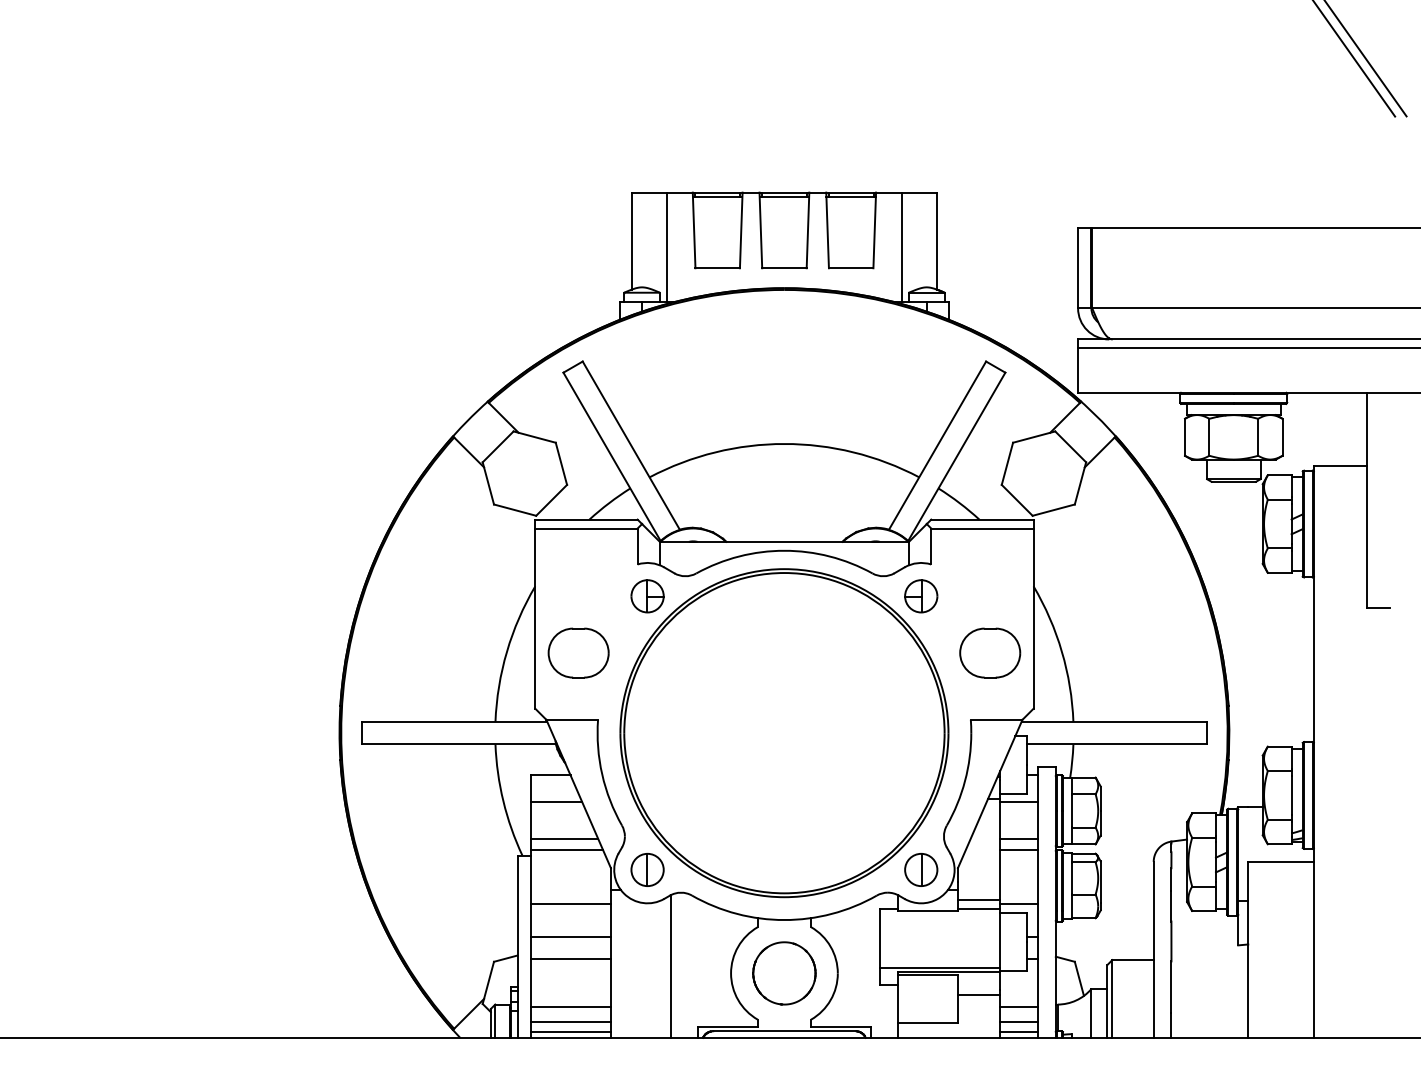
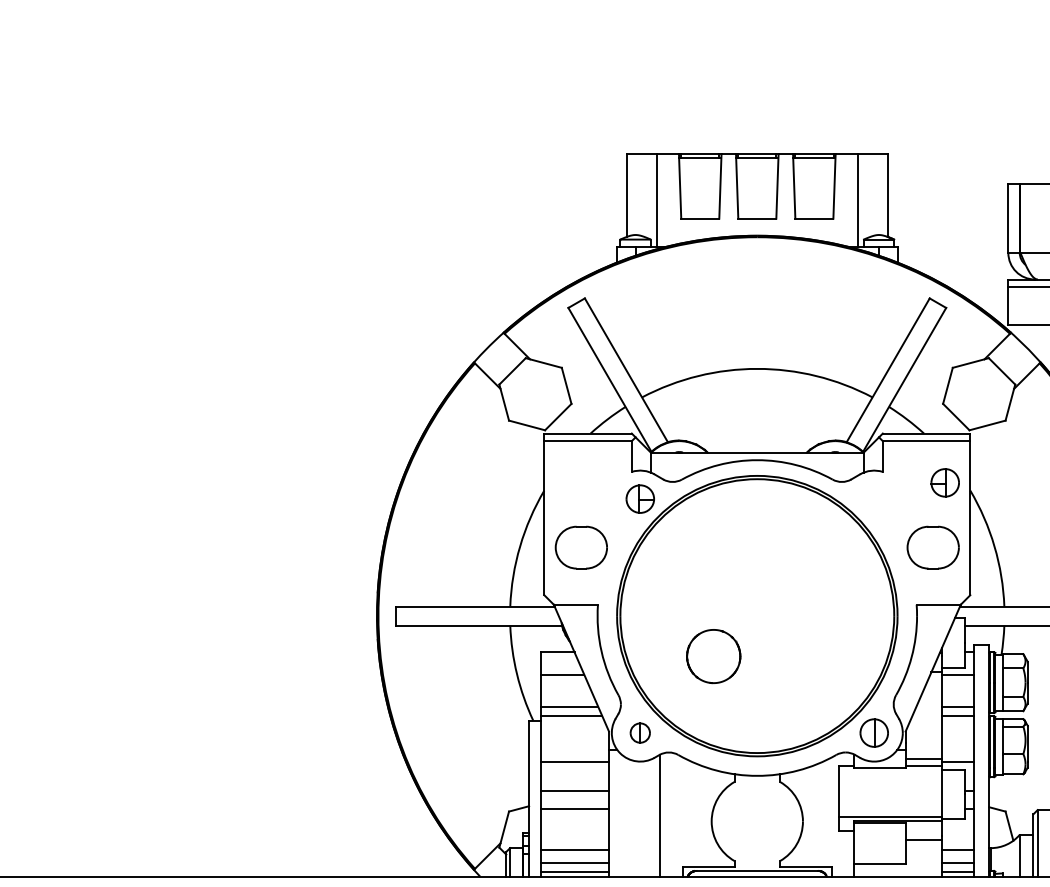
part: (921, 596) -> (945, 483), moved
part: (647, 869) -> (640, 732), size x0.7
part: (784, 973) -> (713, 656), moved

